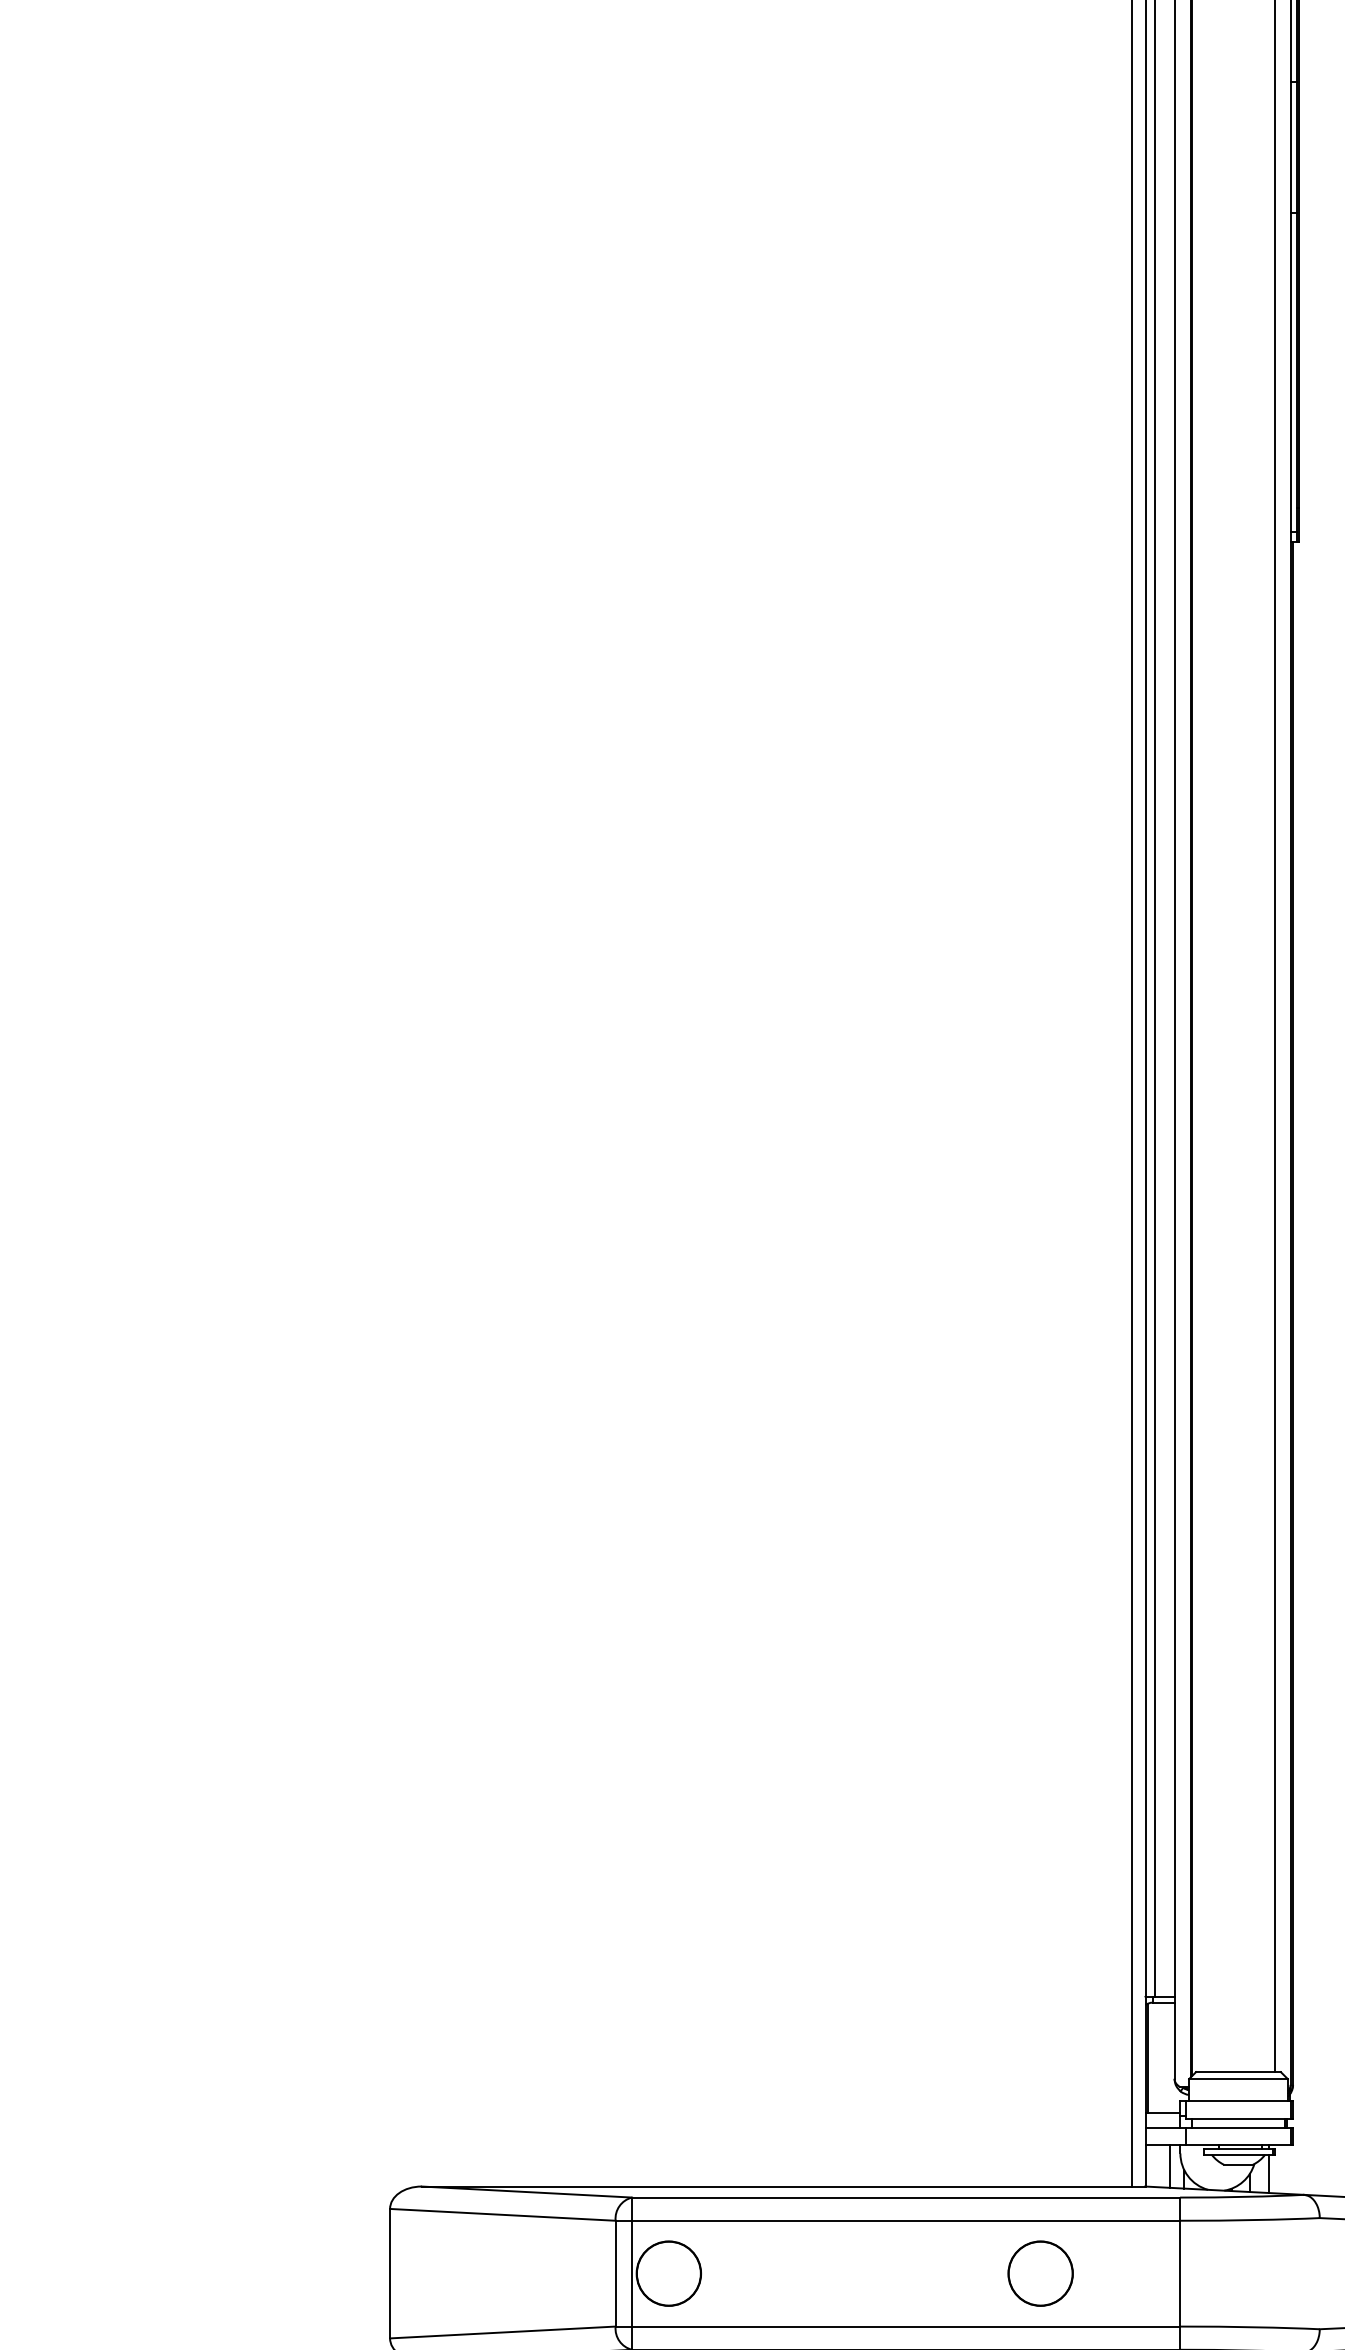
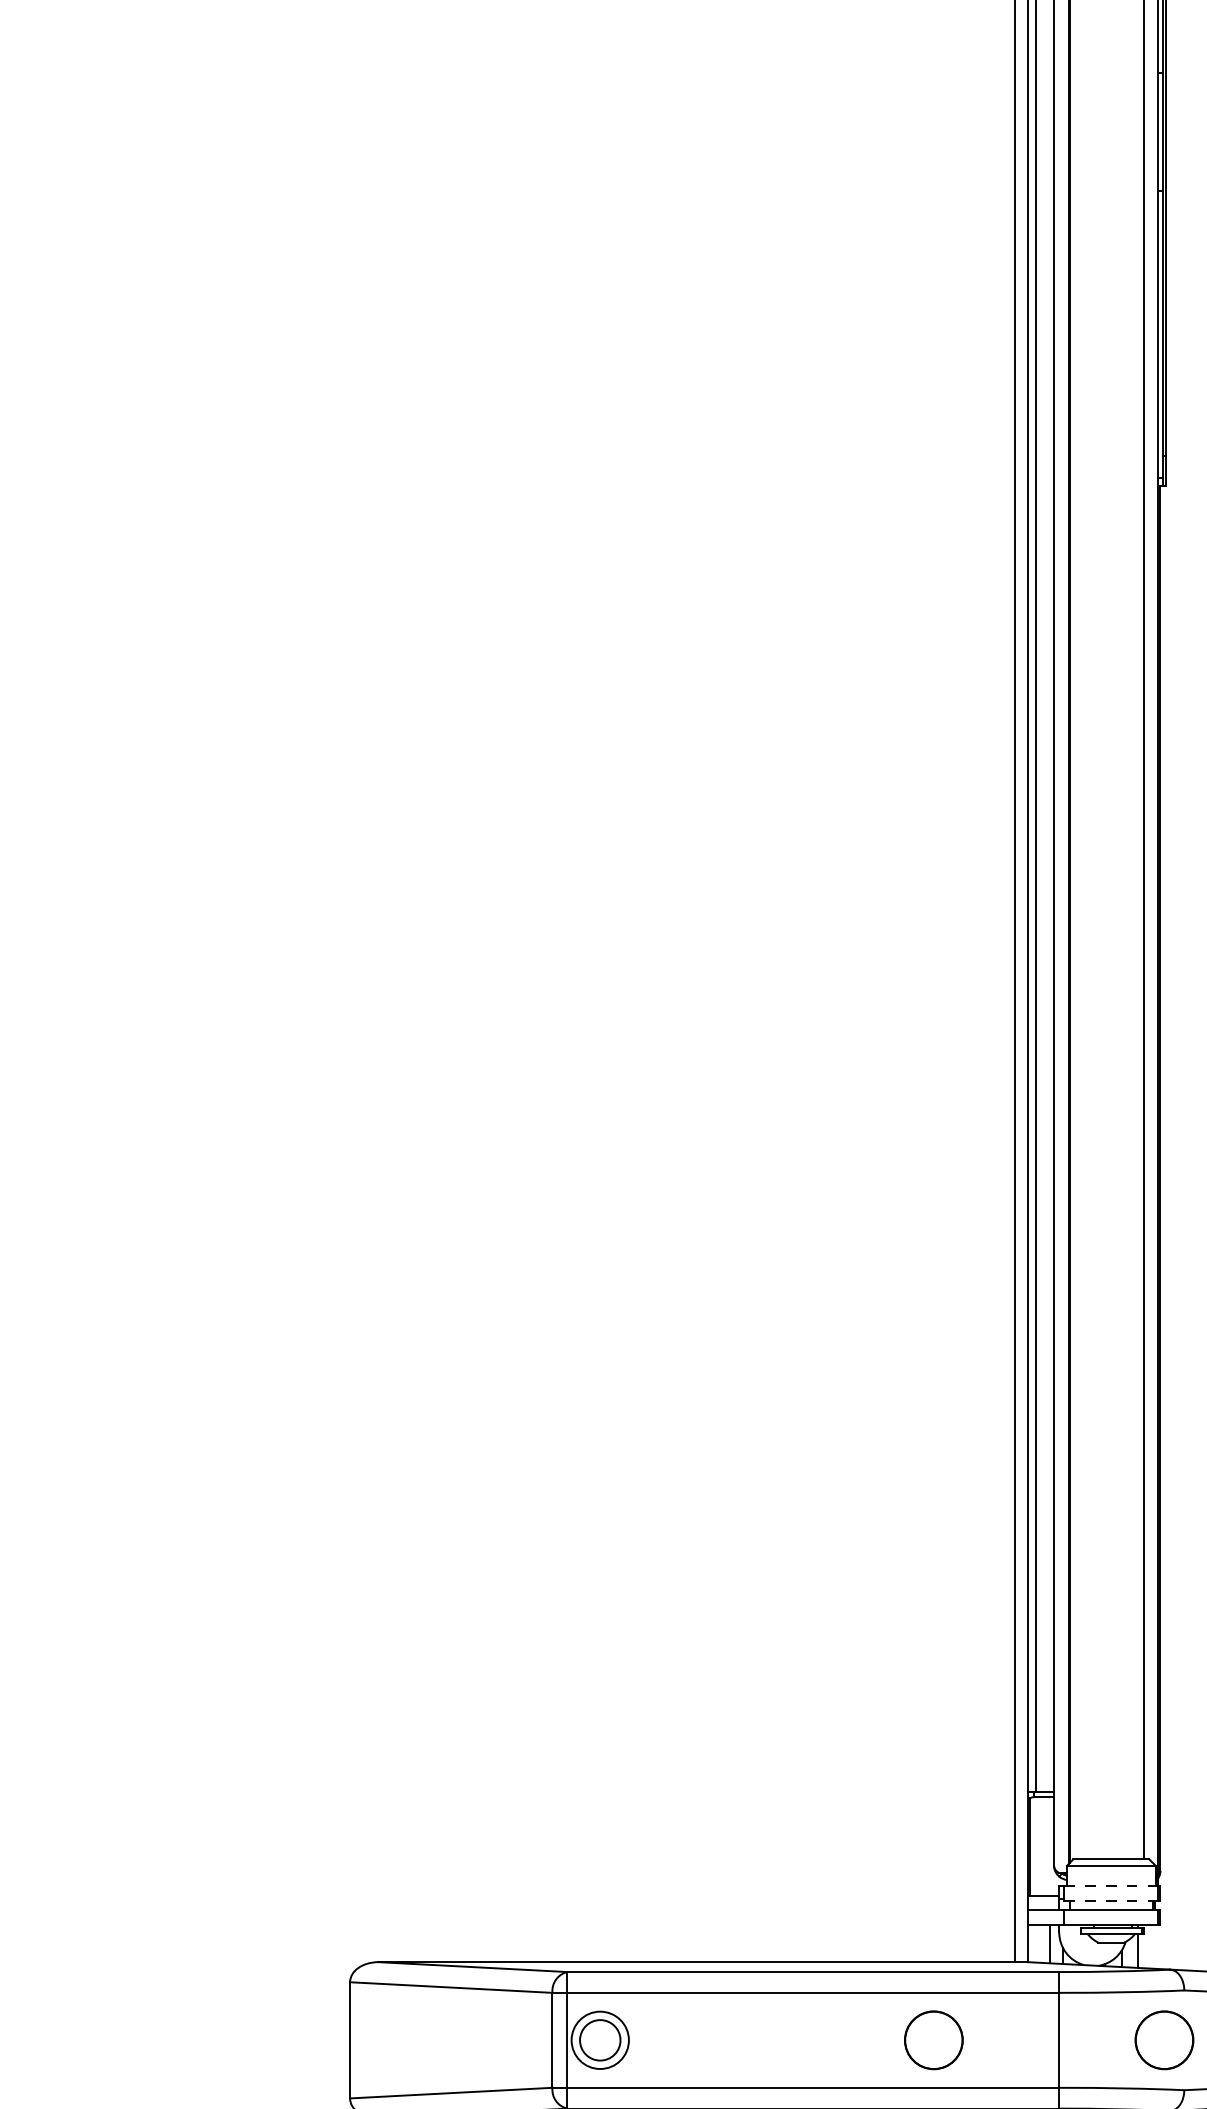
line: (1237, 2101) -> (1110, 1885), solid -> dashed
line: (1237, 2118) -> (1110, 1901), solid -> dashed
circle: (668, 2273) -> (599, 2040), size x0.7
circle: (1297, 2273) -> (1164, 2040), added

